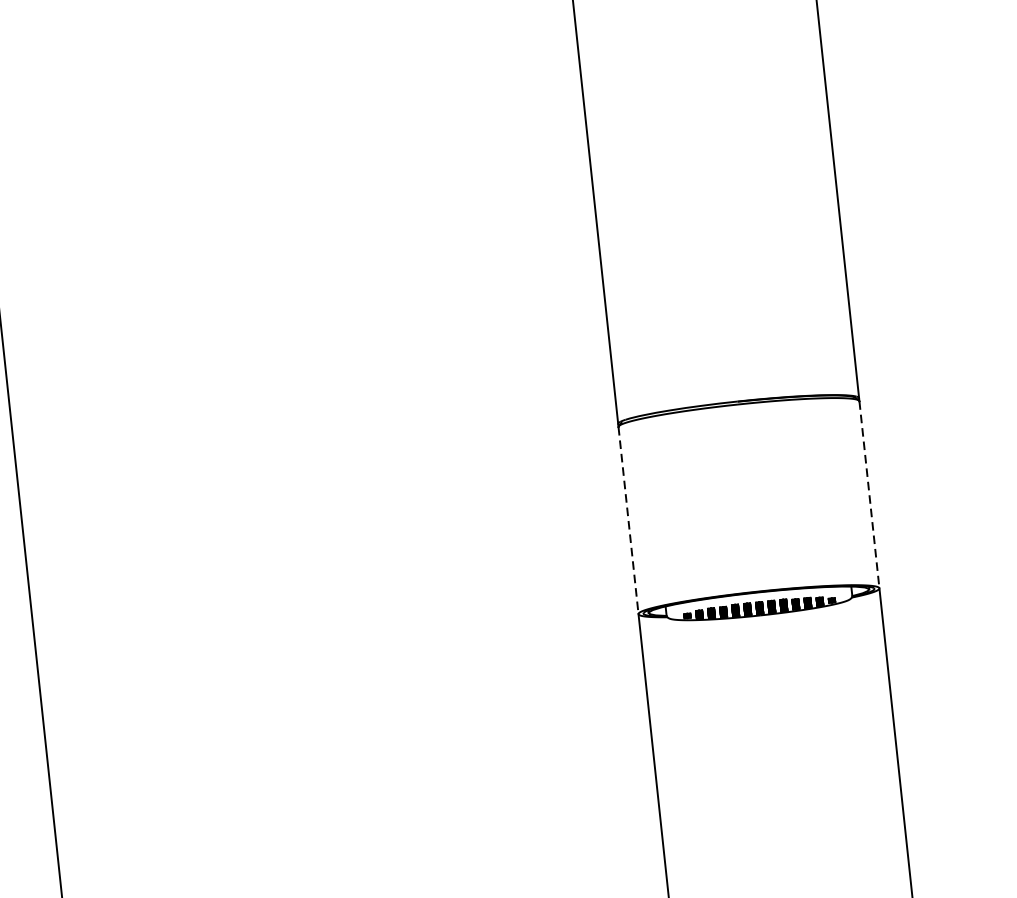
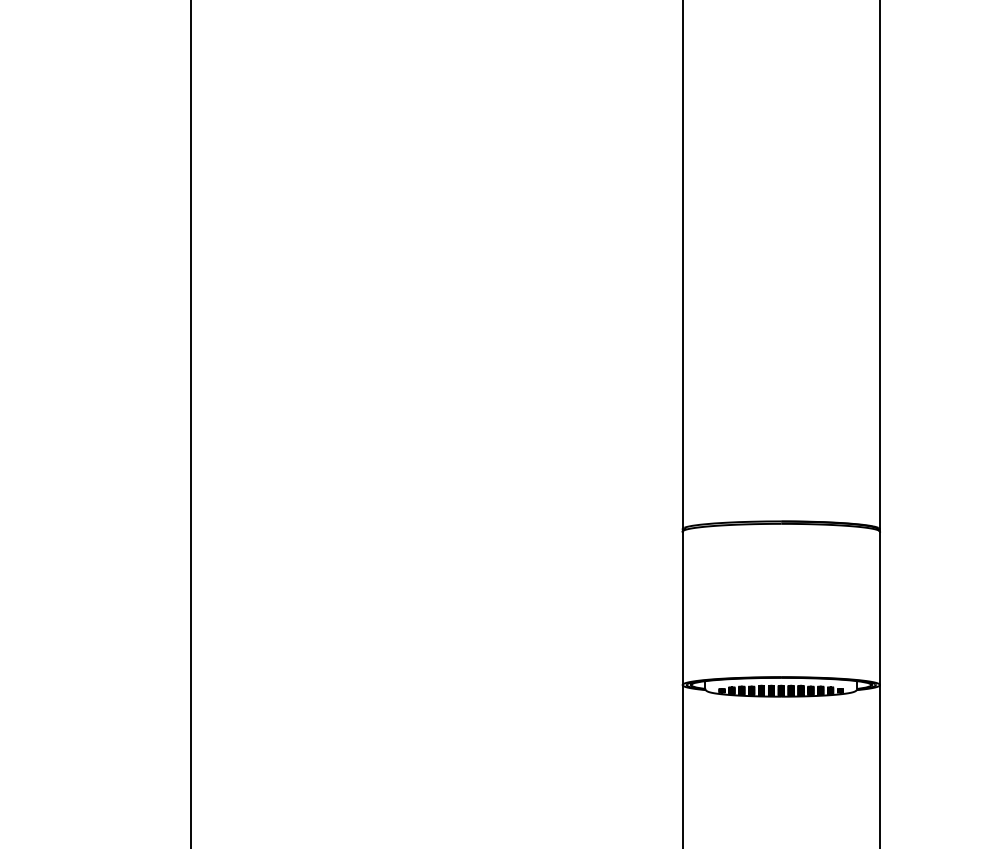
line: (868, 495) -> (879, 608), dashed -> solid
line: (628, 520) -> (682, 608), dashed -> solid

